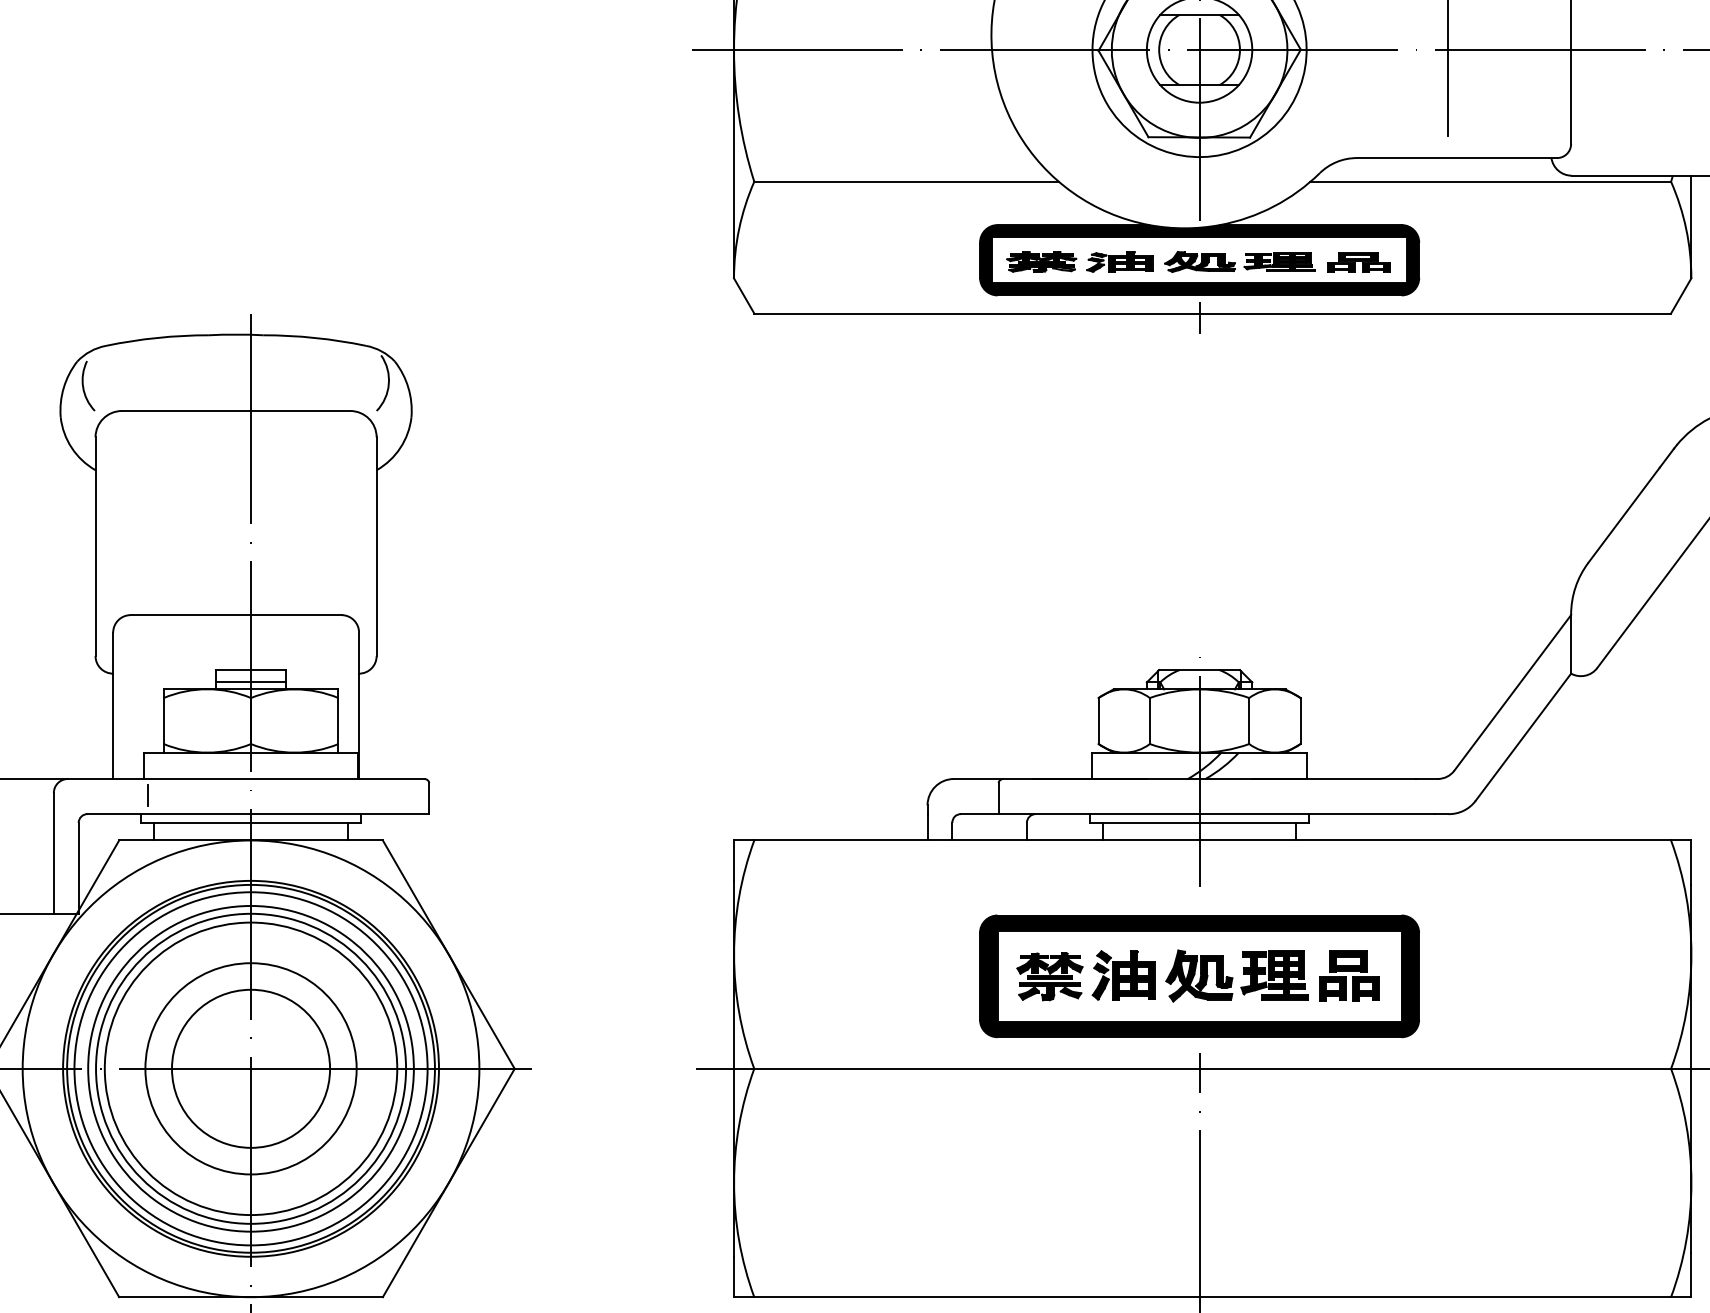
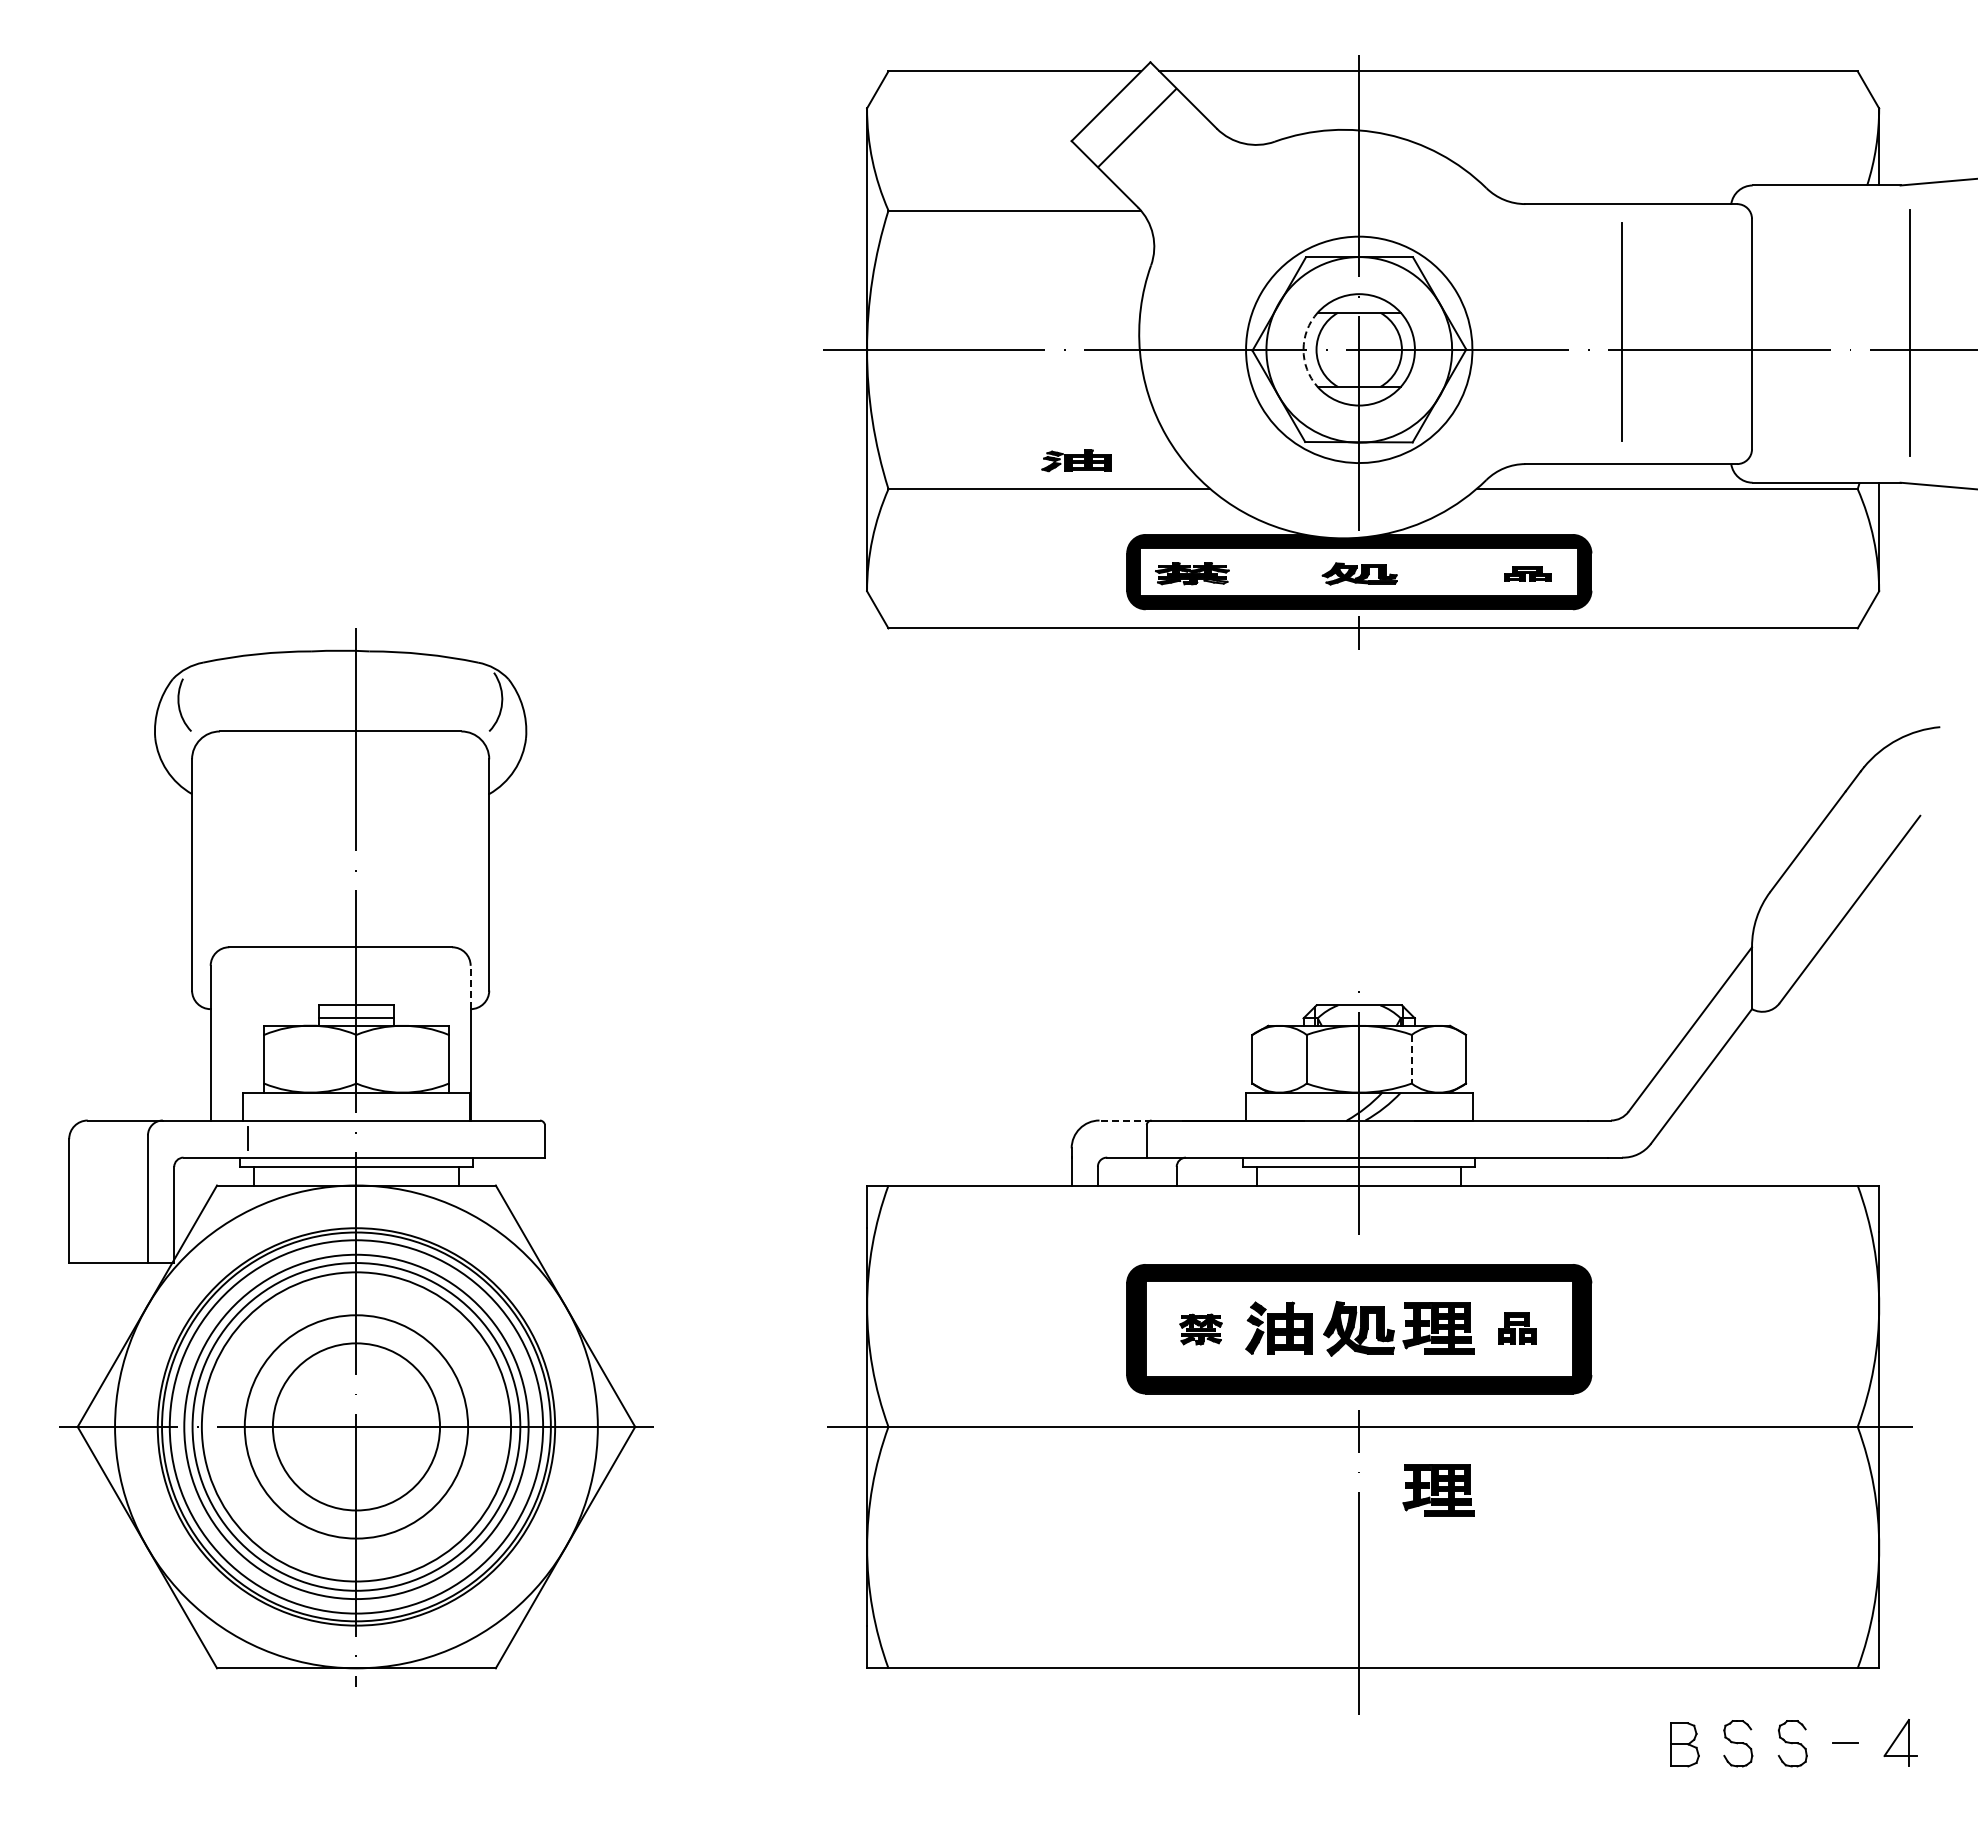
arc: (1146, 49) -> (1303, 349), solid -> dashed
part: (1119, 261) -> (1076, 460), moved
part: (1279, 261) -> (1443, 573), removed
part: (1358, 261) -> (1527, 573), size x0.7
line: (358, 653) -> (470, 987), solid -> dashed
line: (1249, 721) -> (1411, 1059), solid -> dashed
line: (978, 778) -> (1125, 1120), solid -> dashed
part: (1349, 975) -> (1517, 1328), size x0.6
part: (1049, 976) -> (1200, 1329), size x0.6
part: (1274, 1128) -> (1438, 1490), added

